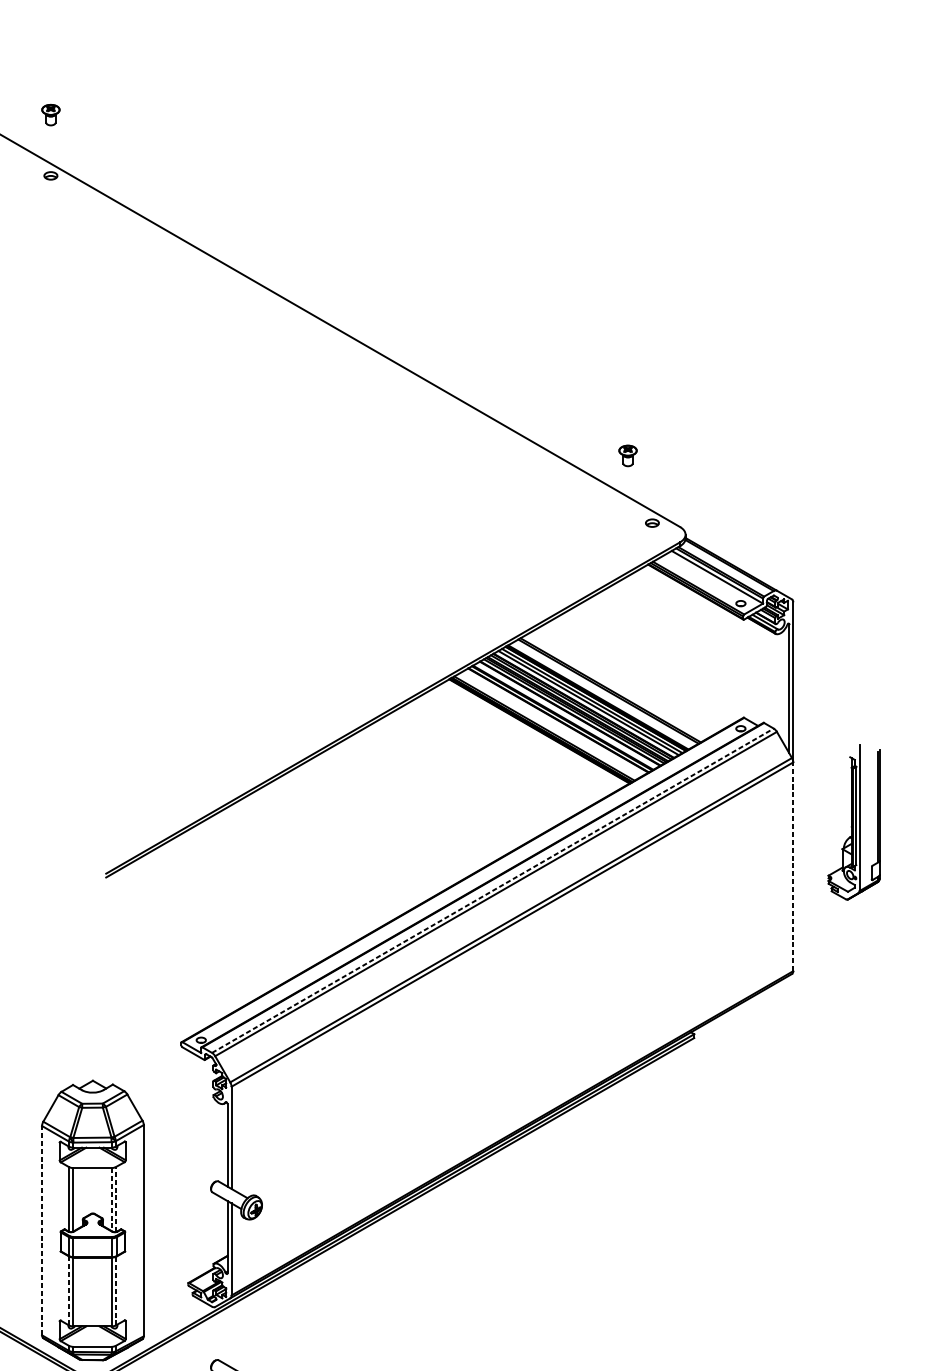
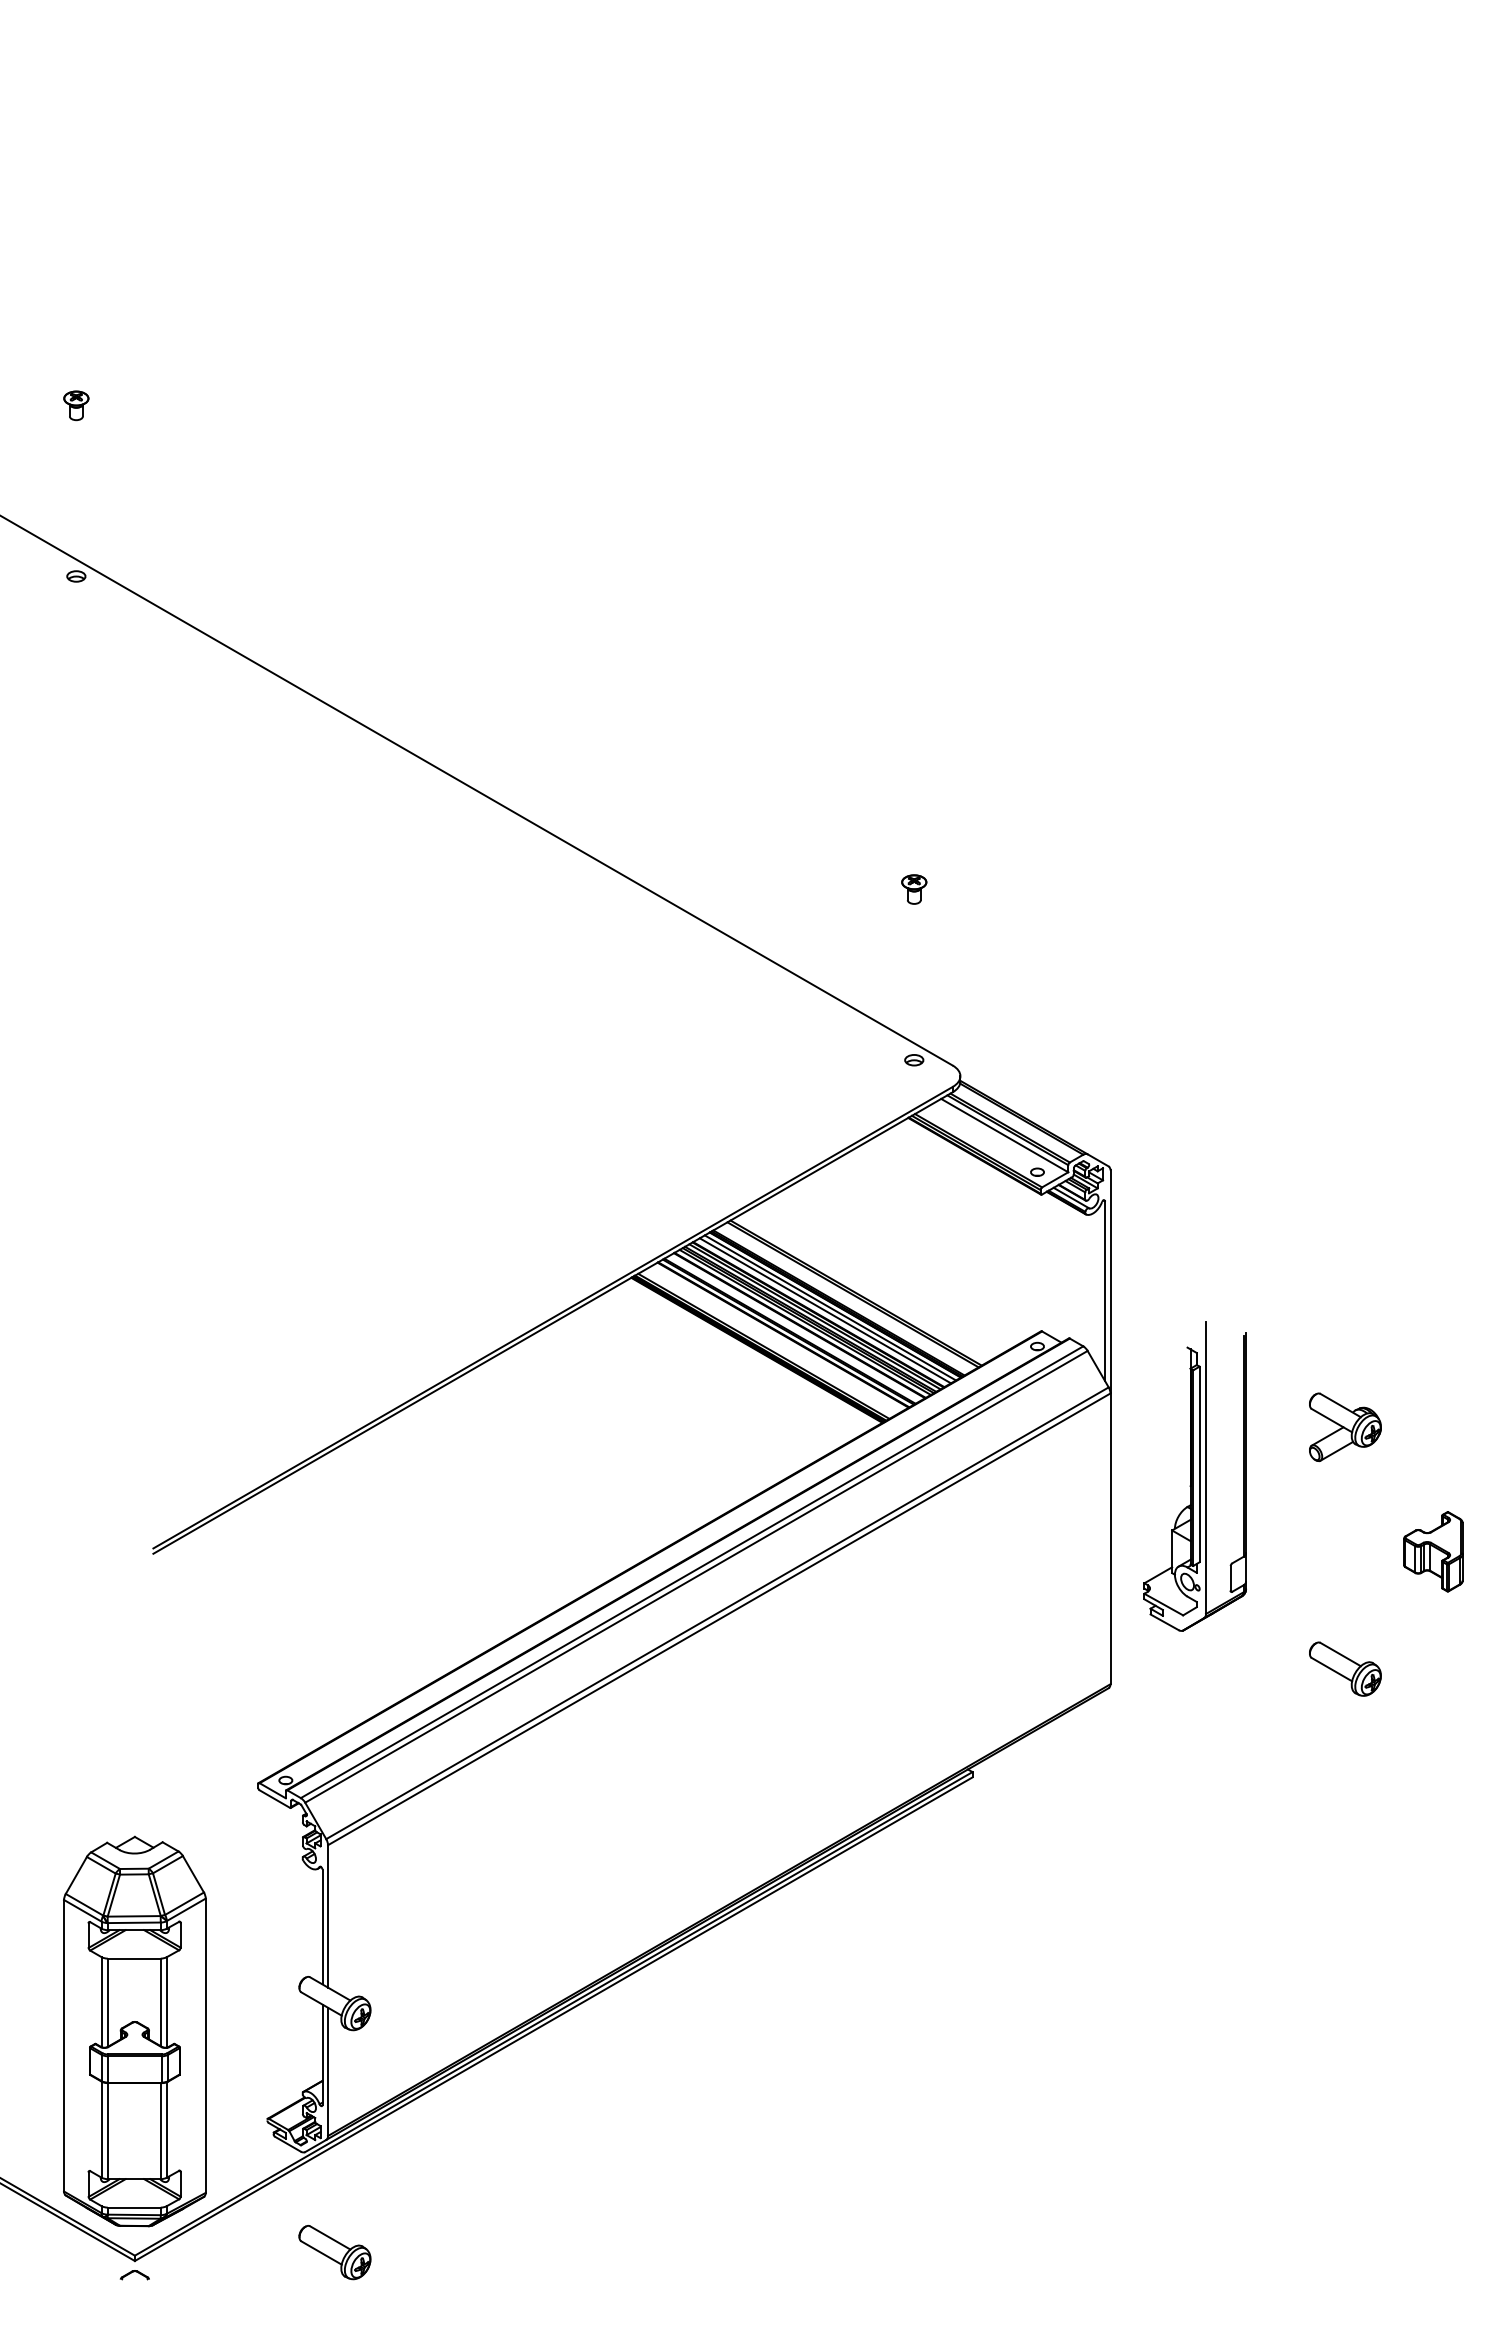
part: (51, 114) -> (76, 405), moved
part: (628, 455) -> (914, 889), moved
part: (853, 822) -> (1194, 1476), size x1.43
line: (793, 866) -> (1110, 1538), dashed -> solid
line: (493, 890) -> (692, 1572), dashed -> solid
line: (115, 1198) -> (166, 2001), dashed -> solid
line: (111, 1199) -> (160, 2002), dashed -> solid
line: (42, 1230) -> (64, 2045), dashed -> solid
line: (68, 1291) -> (101, 2130), dashed -> solid
line: (115, 1291) -> (166, 2130), dashed -> solid

